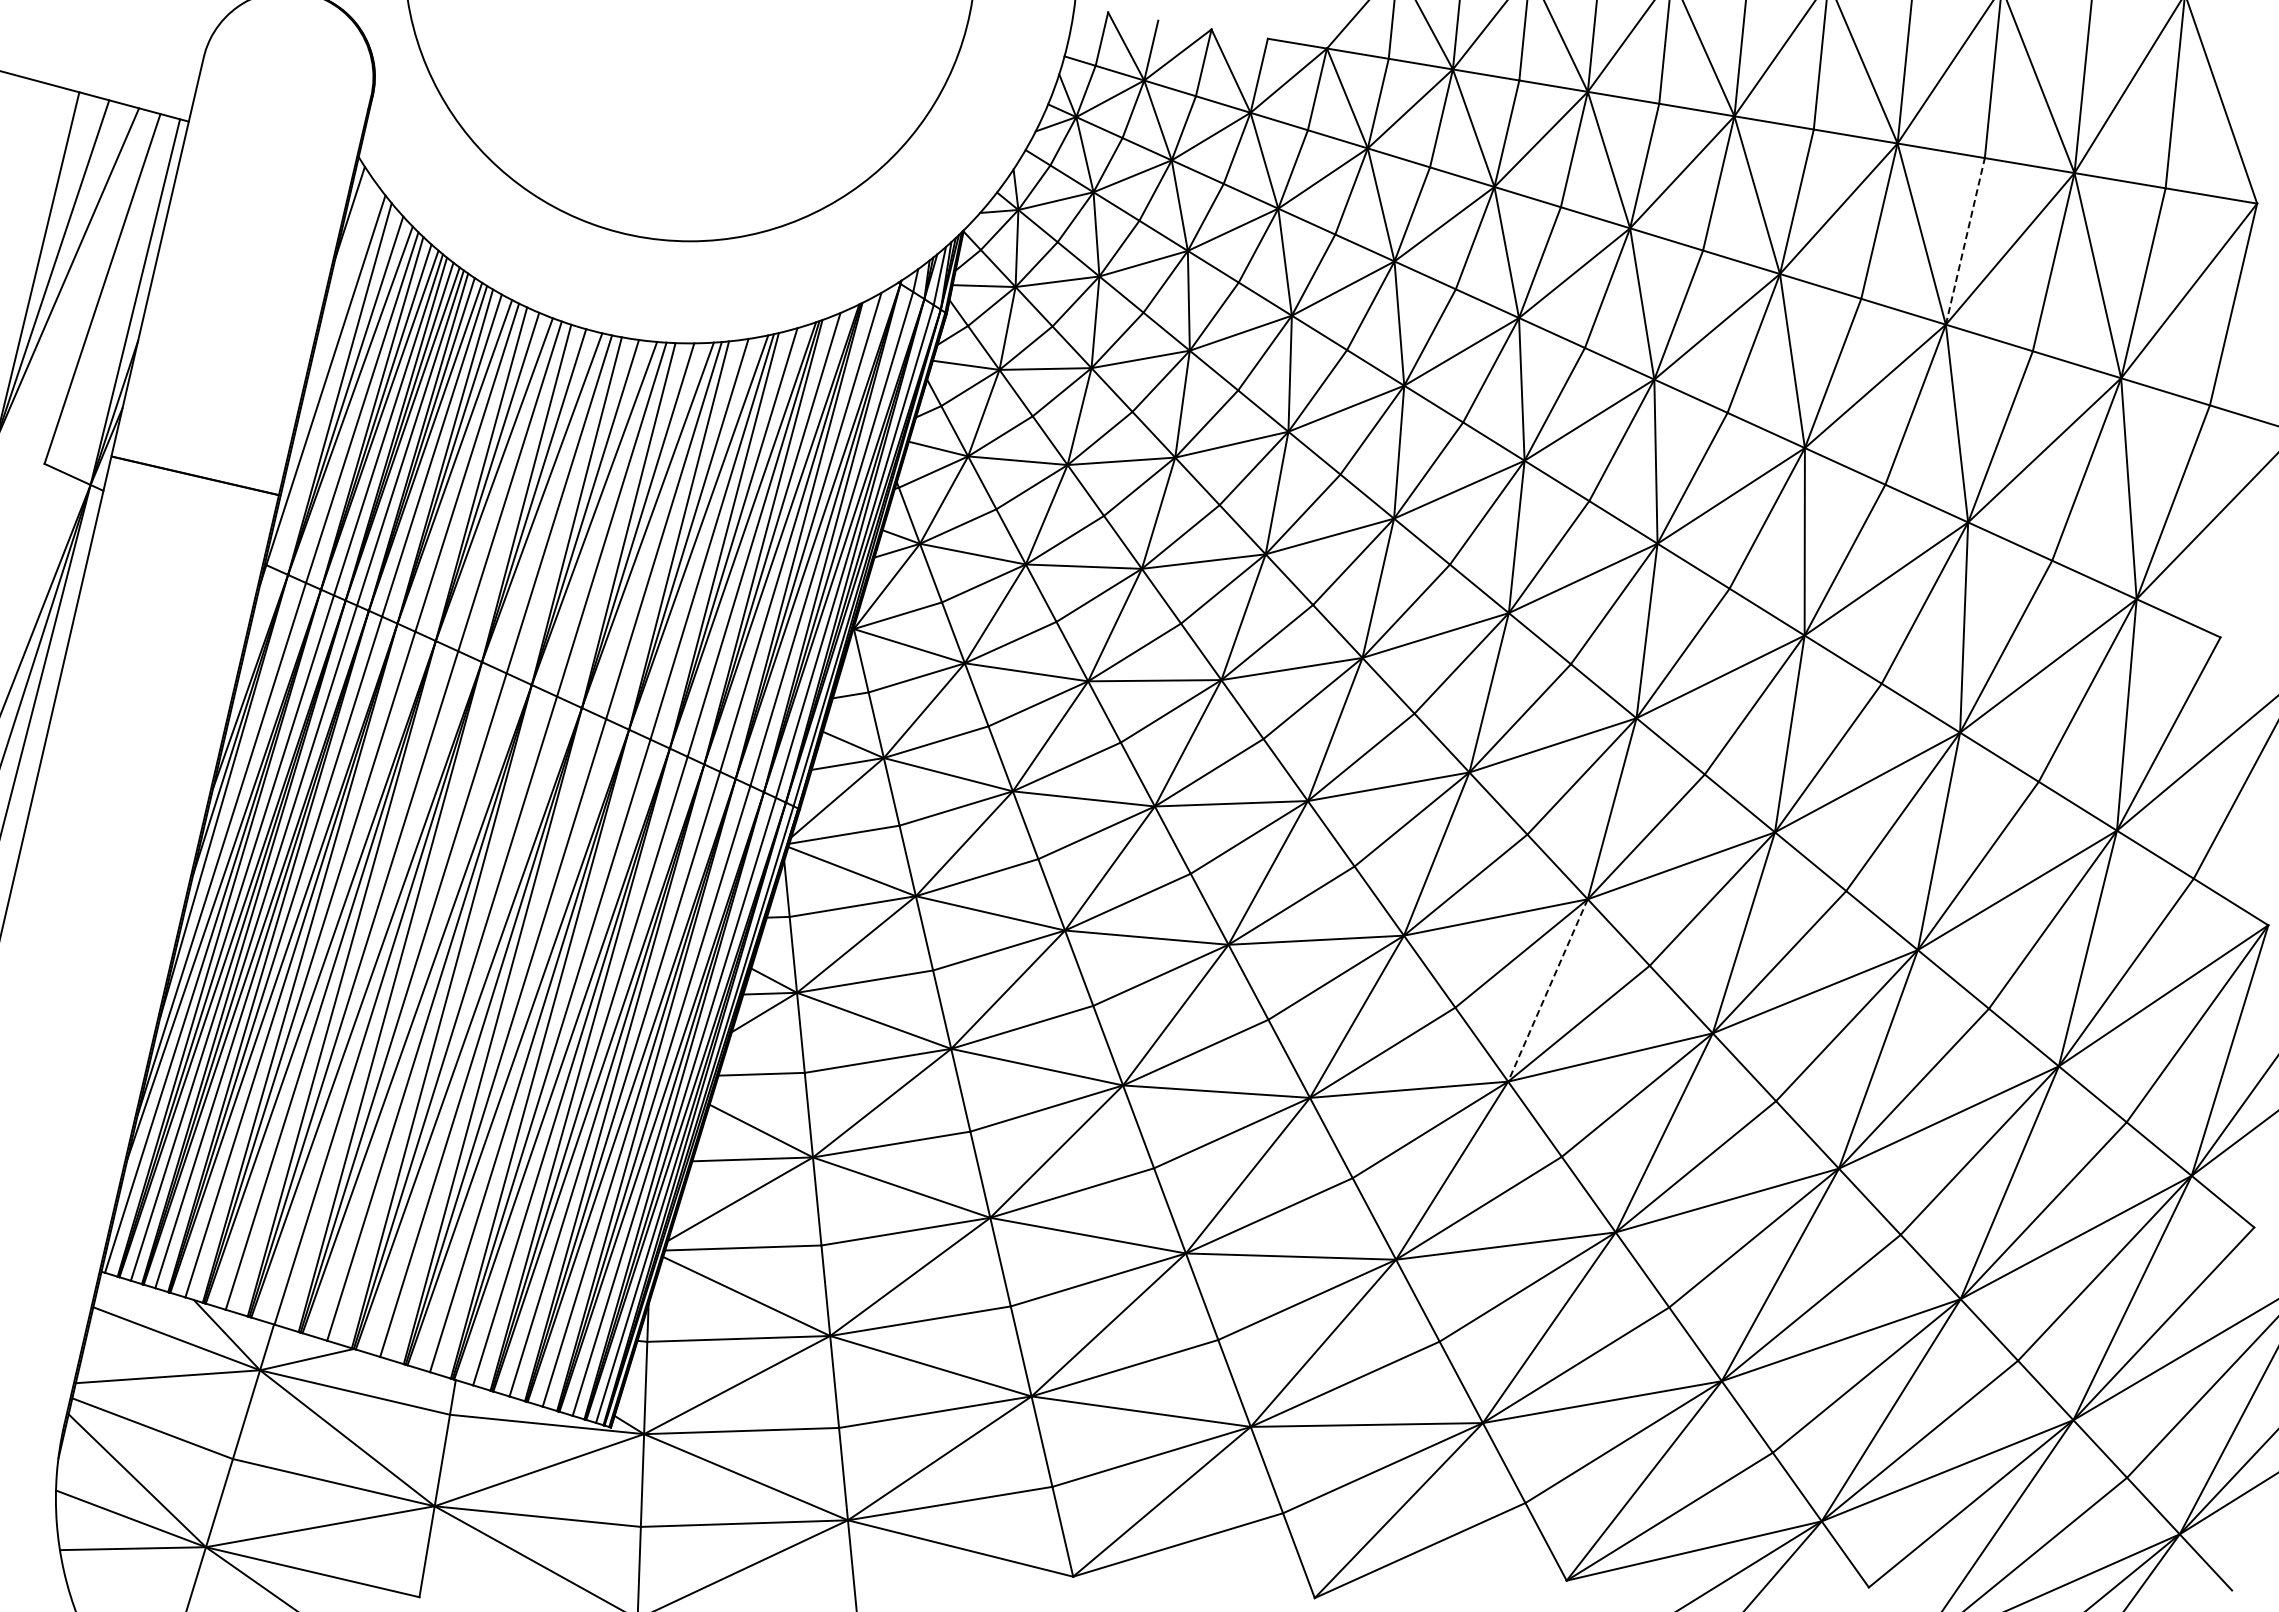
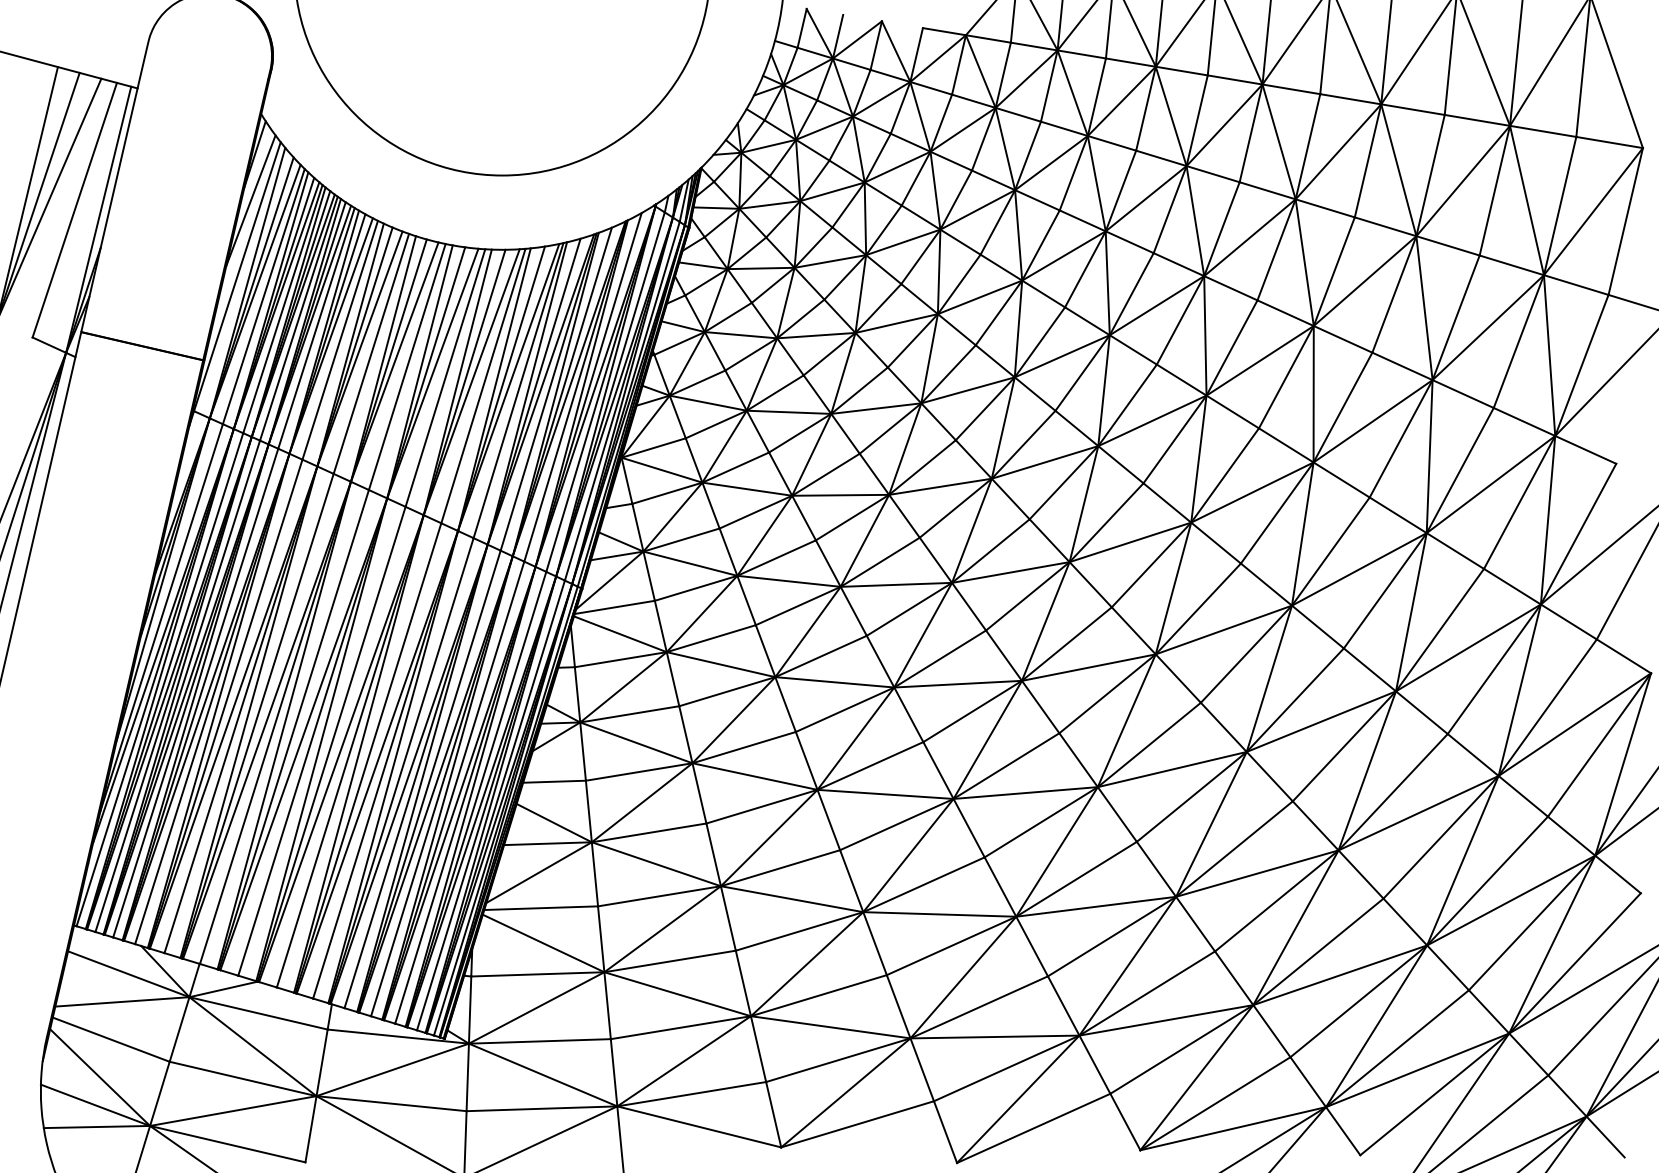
line: (1965, 241) -> (1430, 175), dashed -> solid
line: (344, 275) -> (250, 200), added
line: (1547, 990) -> (1126, 720), dashed -> solid

